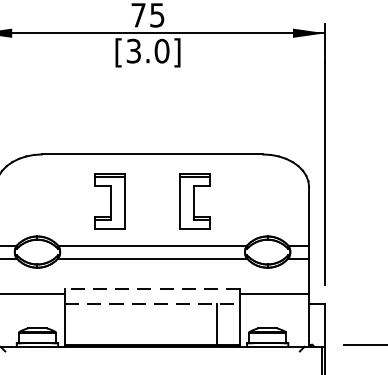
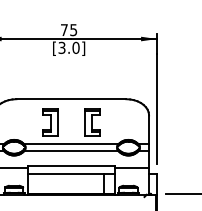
line: (150, 289) -> (70, 166), dashed -> solid
line: (152, 304) -> (71, 173), dashed -> solid

